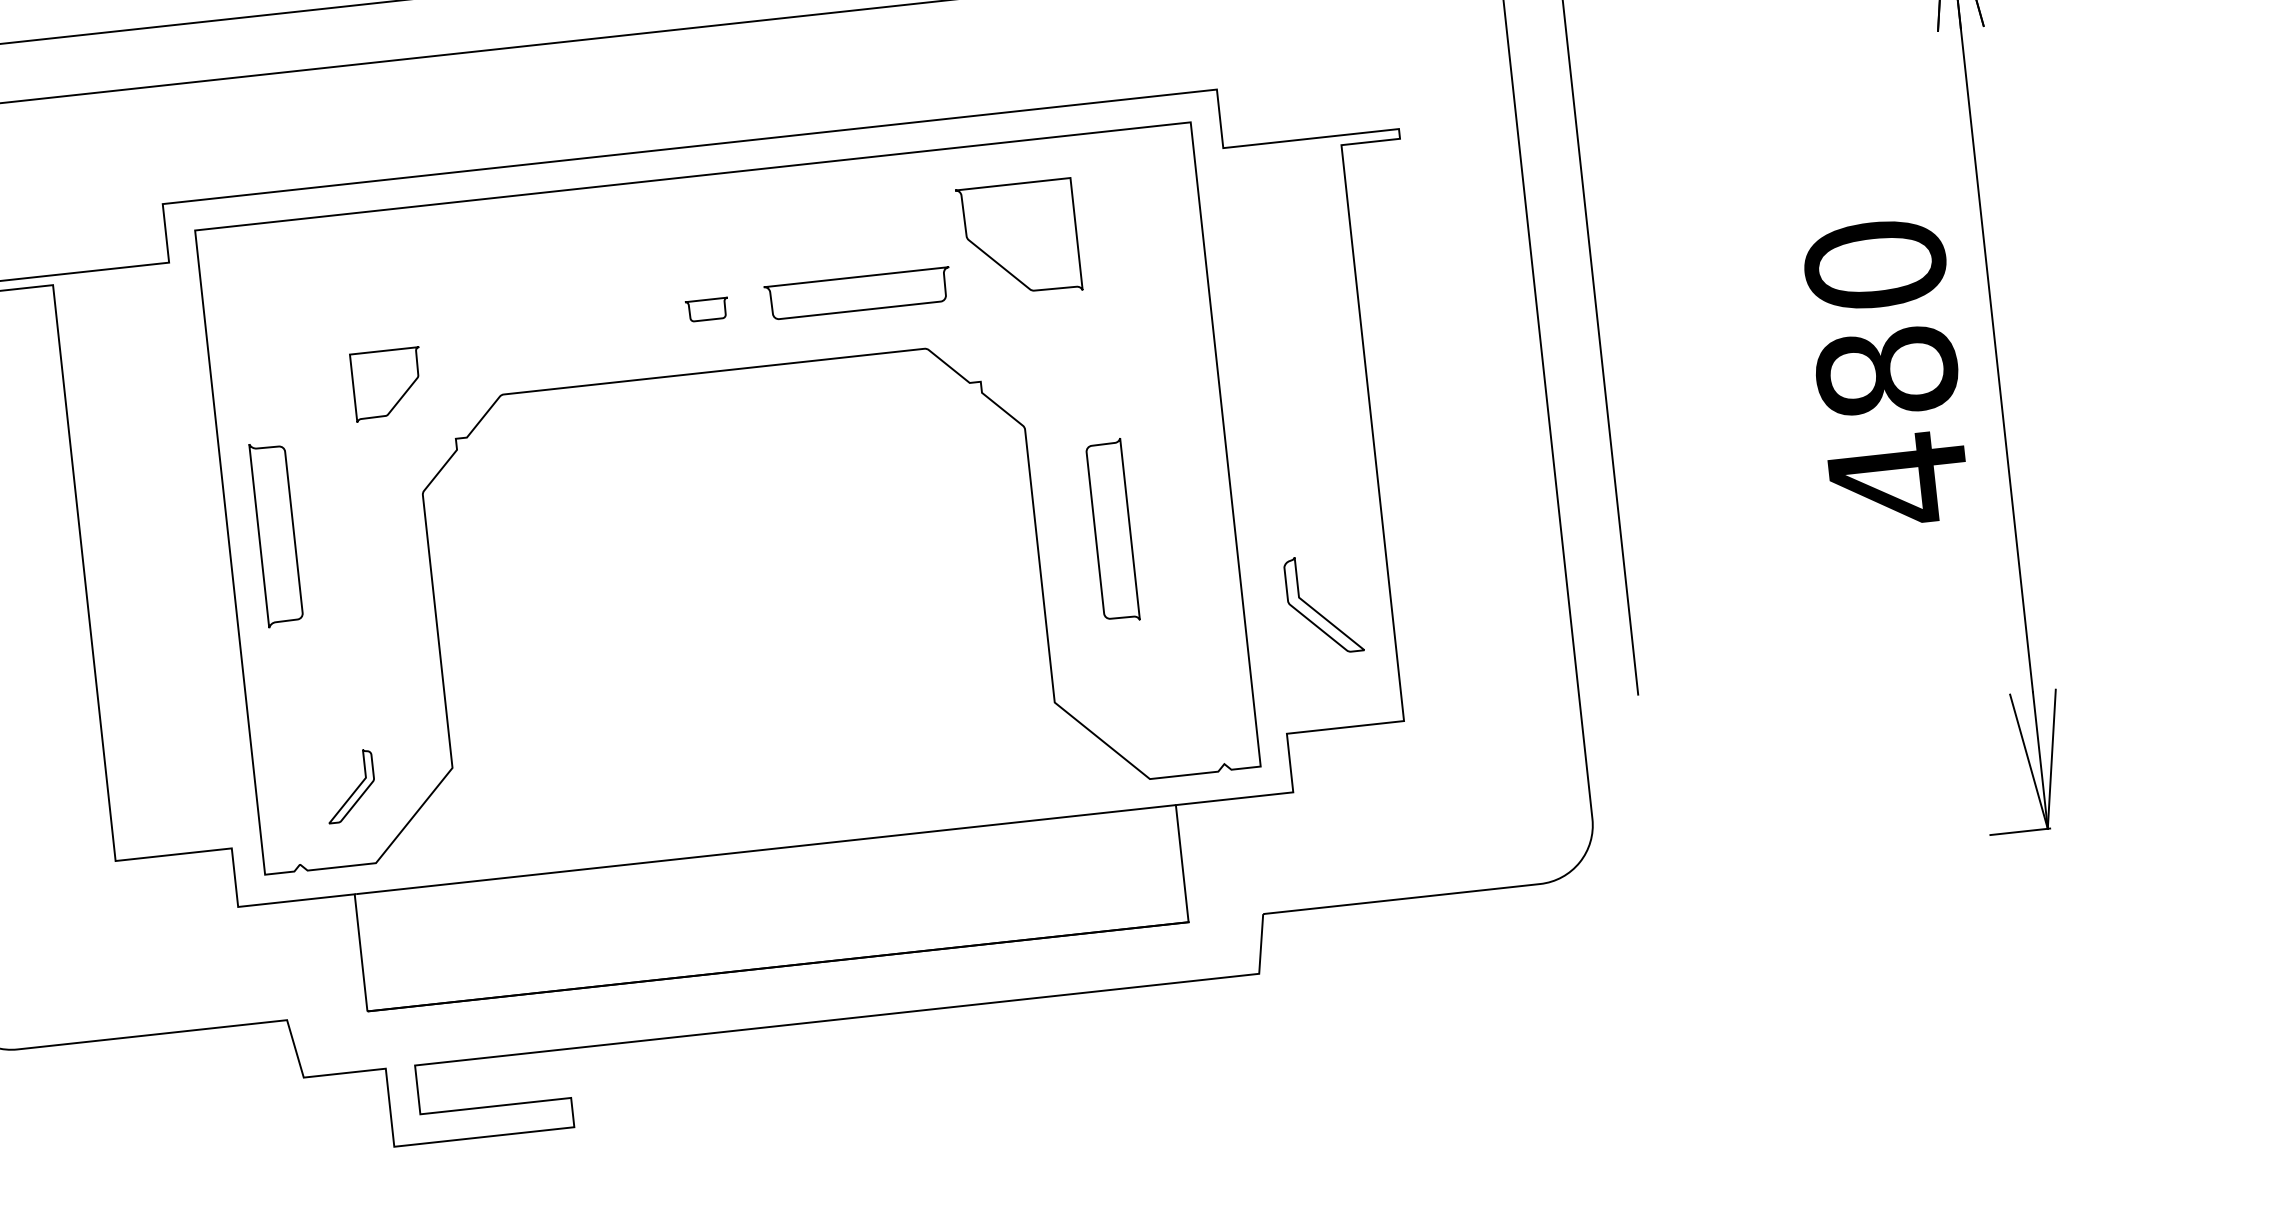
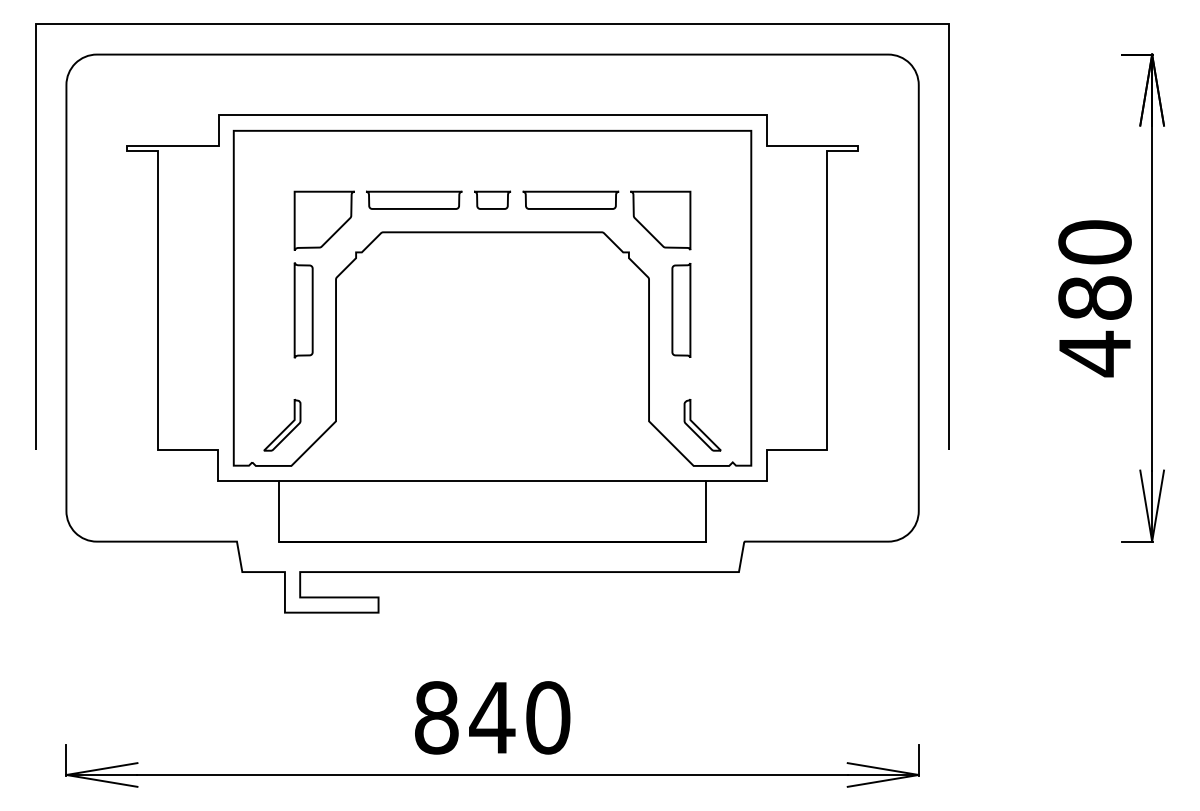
part: (1018, 239) -> (660, 220), moved
part: (707, 308) -> (492, 199), size x1.67
curve: (555, 311) -> (414, 192), added
part: (386, 384) -> (323, 220), size x1.67
part: (1112, 529) -> (681, 309), moved
part: (276, 534) -> (303, 310), moved
part: (1323, 603) -> (702, 424), moved
part: (350, 785) -> (282, 424), size x1.43

